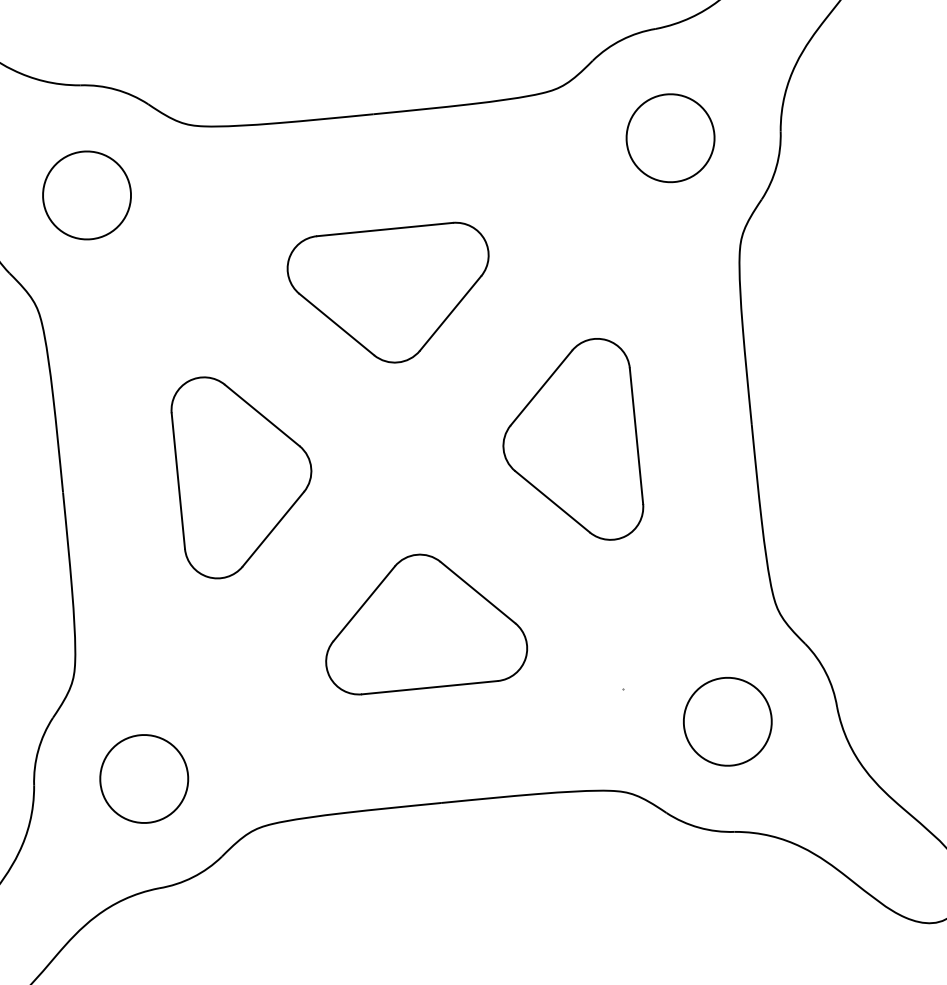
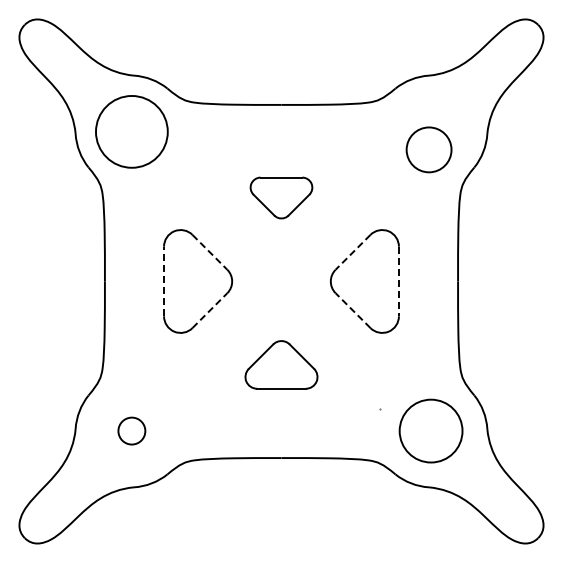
circle: (669, 137) -> (428, 149), moved
circle: (86, 194) -> (131, 131), size x1.6
part: (391, 294) -> (281, 197), size x0.6
line: (542, 388) -> (353, 252), solid -> dashed
line: (261, 415) -> (209, 252), solid -> dashed
line: (635, 436) -> (398, 281), solid -> dashed
line: (179, 481) -> (164, 281), solid -> dashed
line: (553, 501) -> (353, 310), solid -> dashed
line: (272, 528) -> (209, 310), solid -> dashed
part: (423, 620) -> (281, 364), size x0.7
circle: (726, 720) -> (430, 430), size x1.4
circle: (143, 777) -> (131, 430), size x0.6

